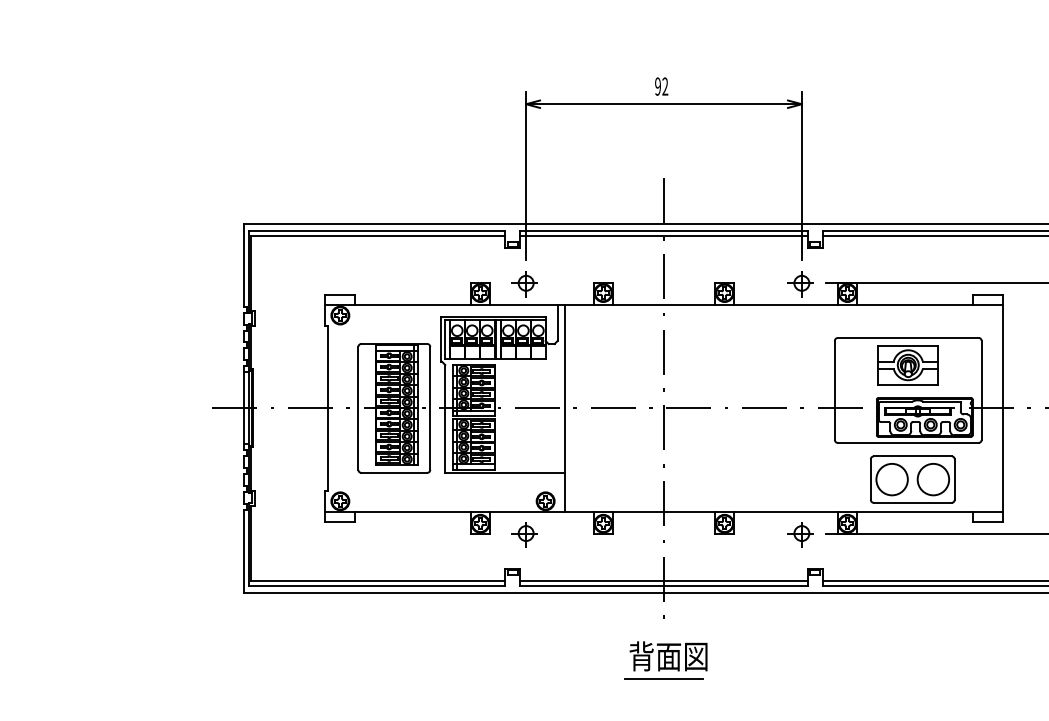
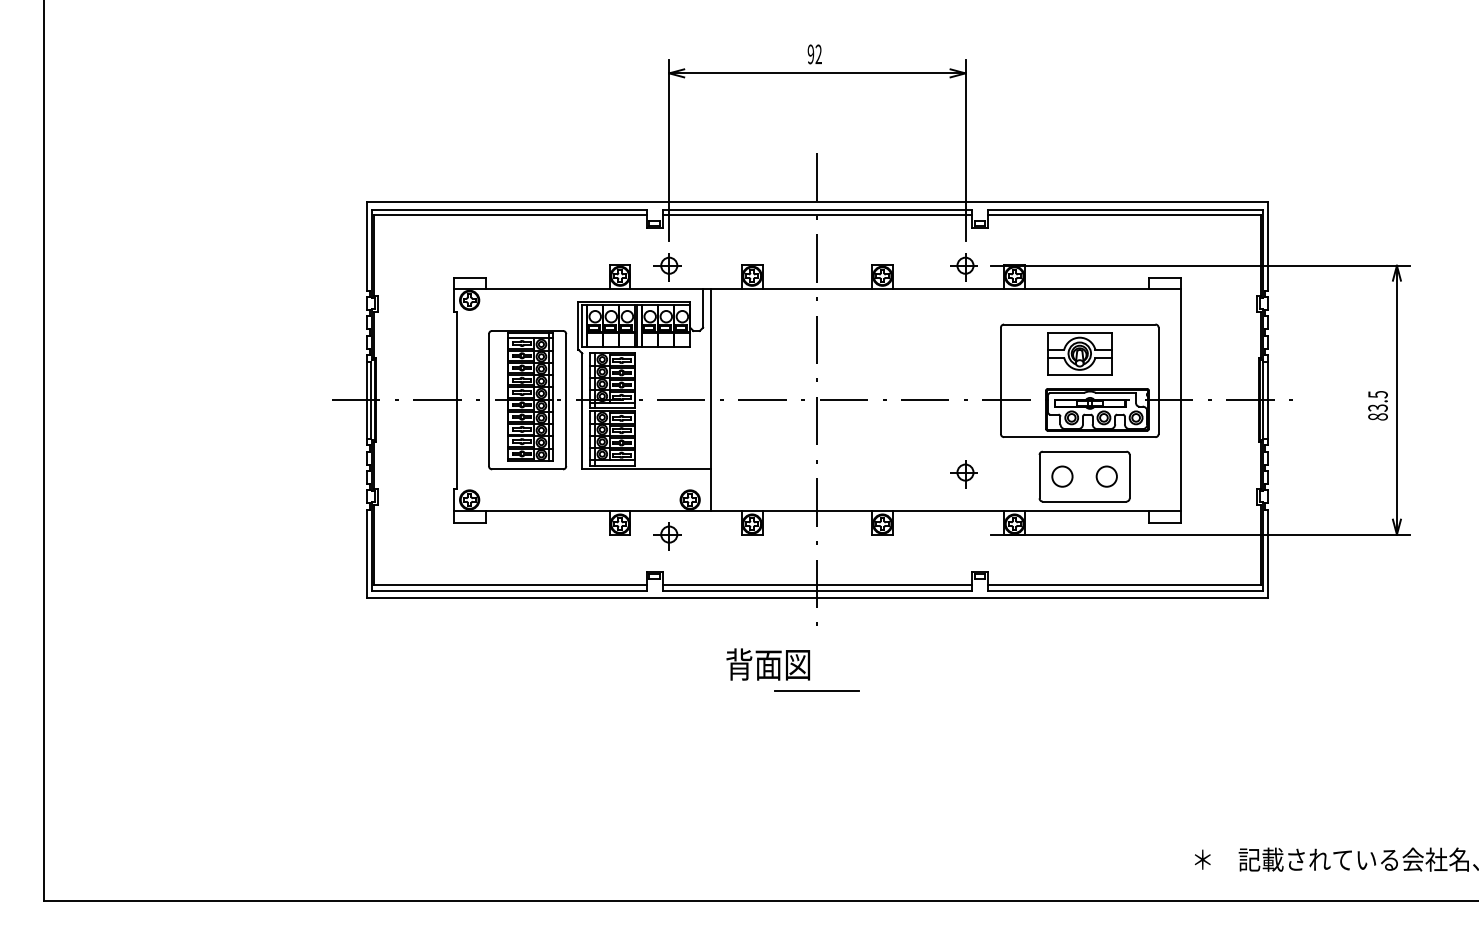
circle: (892, 479) -> (1062, 476), size x0.6
circle: (933, 479) -> (1106, 476), size x0.6
part: (800, 535) -> (963, 474), moved
text: (668, 656) -> (768, 664), moved

